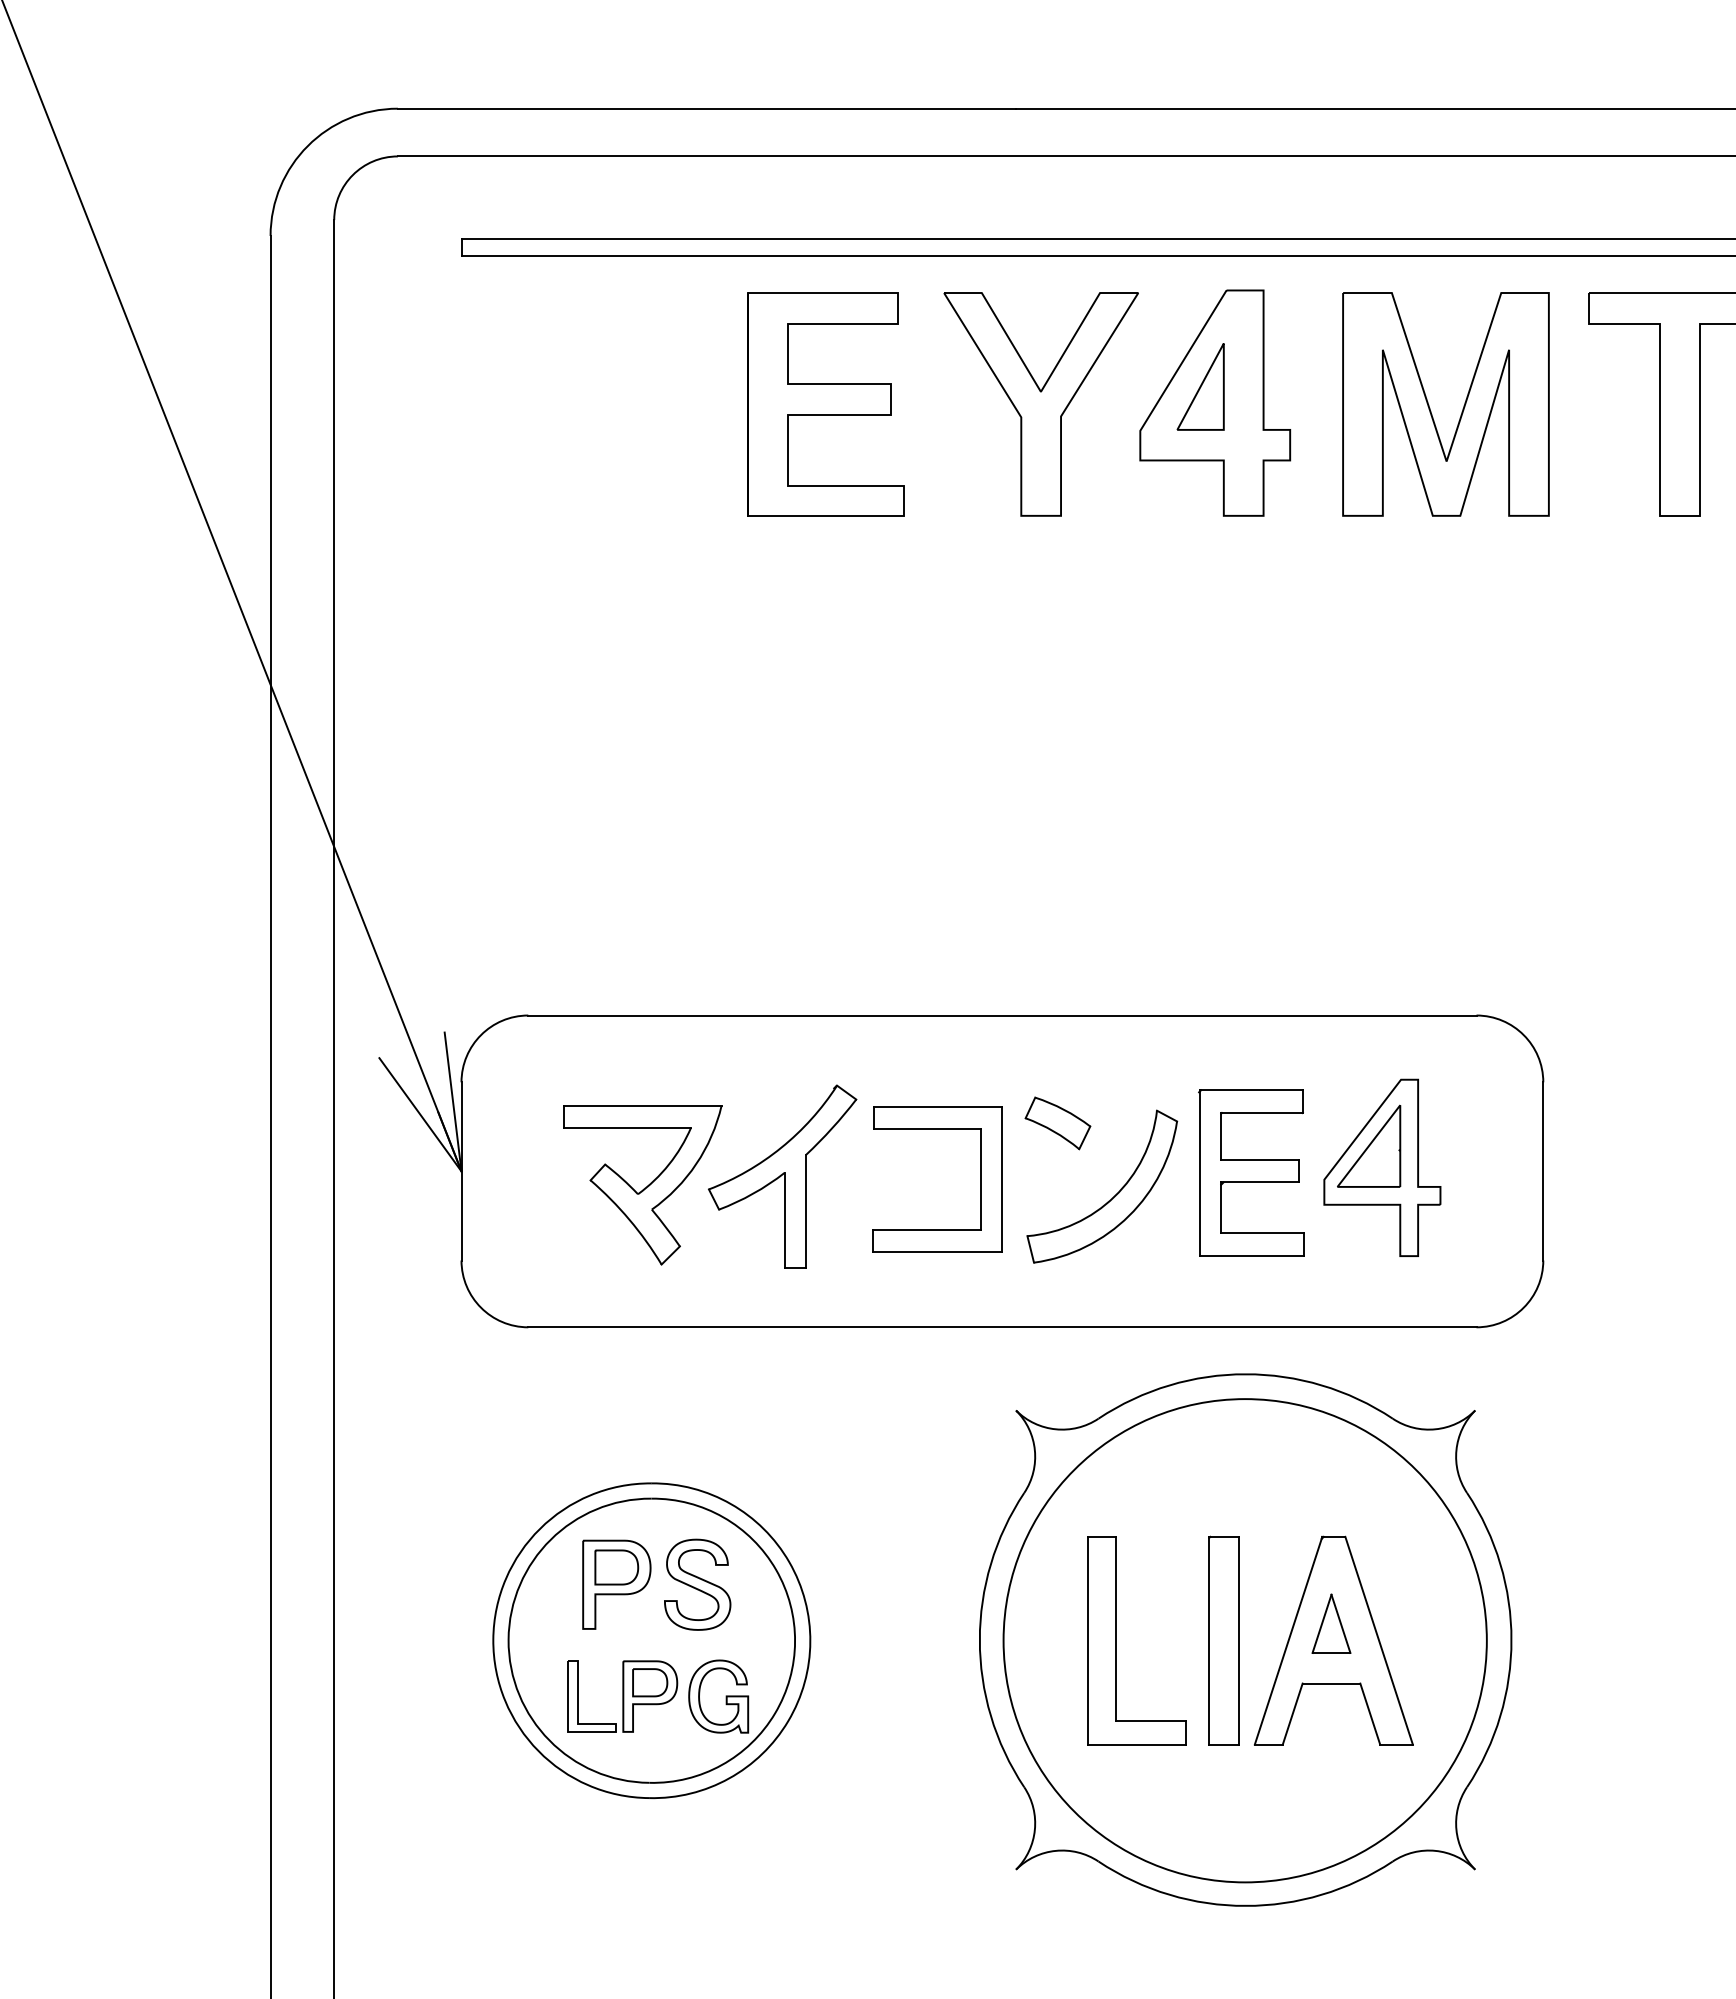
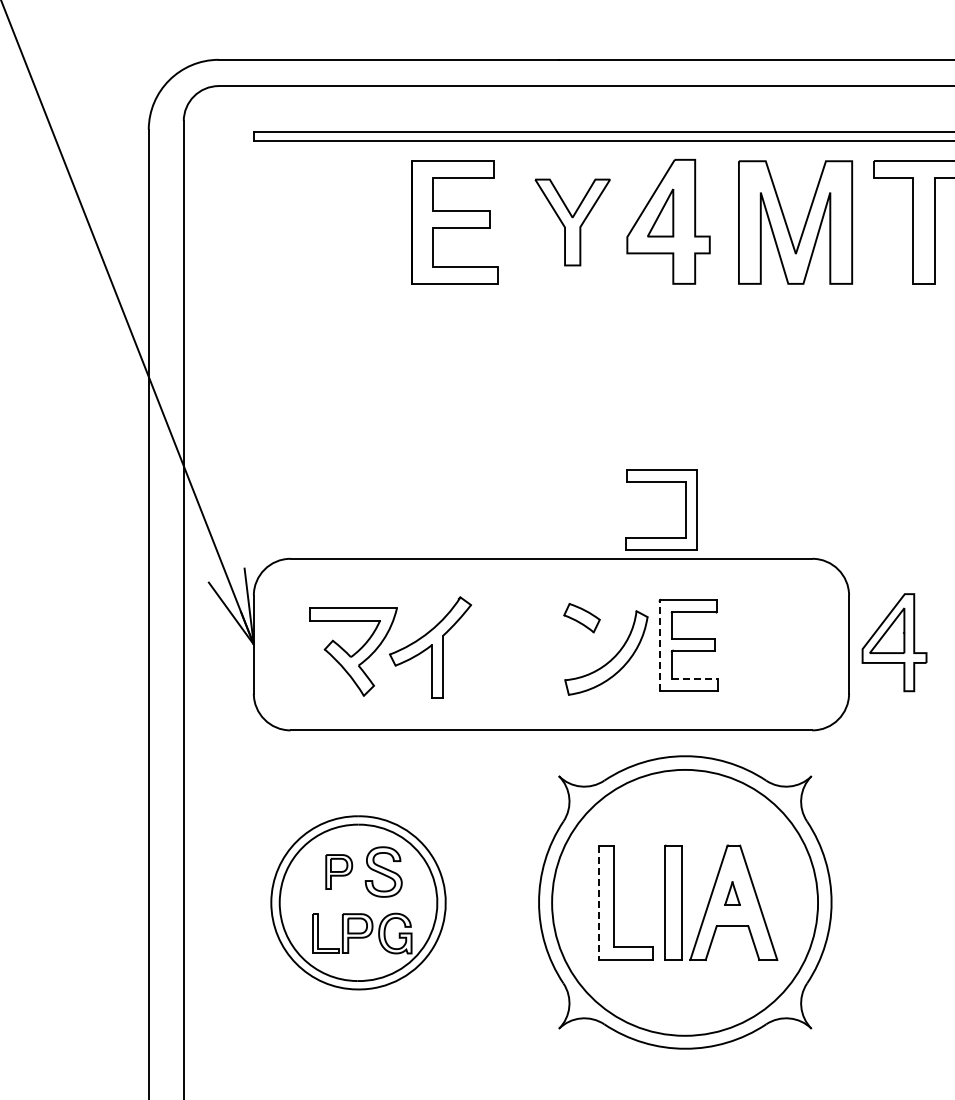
part: (1040, 404) -> (572, 222), size x0.7
part: (1382, 1167) -> (894, 642), moved
line: (1200, 1173) -> (660, 645), solid -> dashed
part: (980, 1178) -> (685, 509), moved
line: (1262, 1233) -> (694, 678), solid -> dashed
part: (615, 1583) -> (338, 871), size x0.7
part: (1331, 1623) -> (732, 893), size x0.7
line: (1087, 1641) -> (598, 903), solid -> dashed

